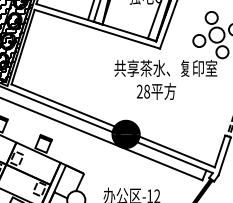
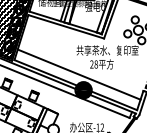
line: (117, 108) -> (78, 74), added

